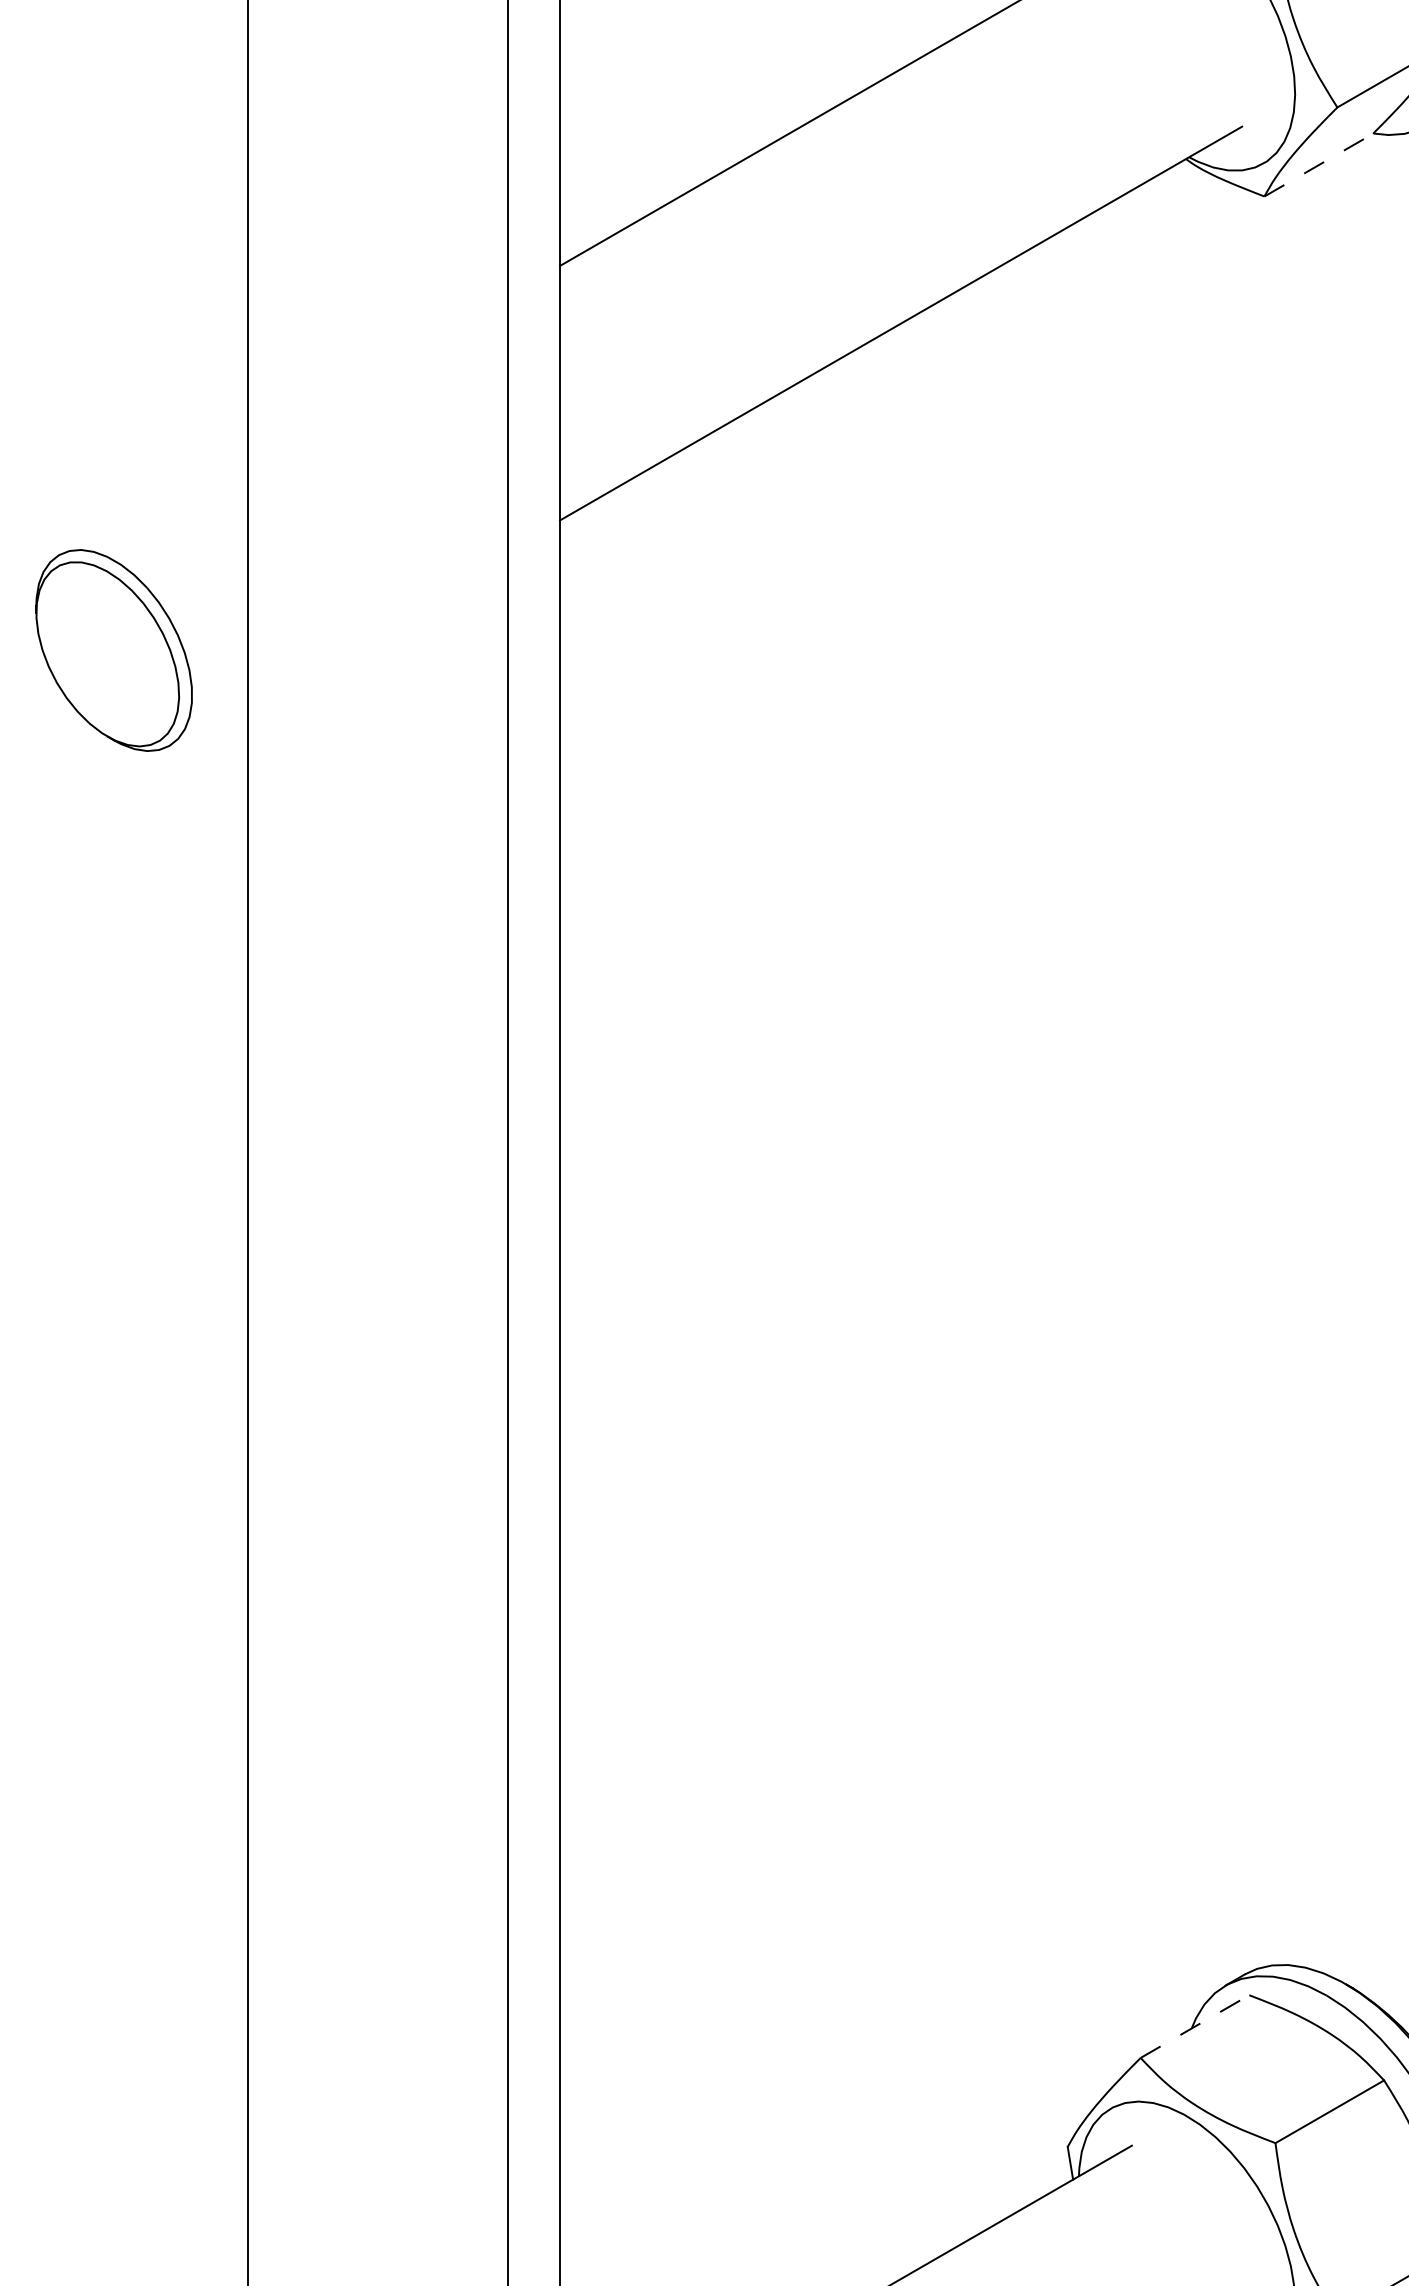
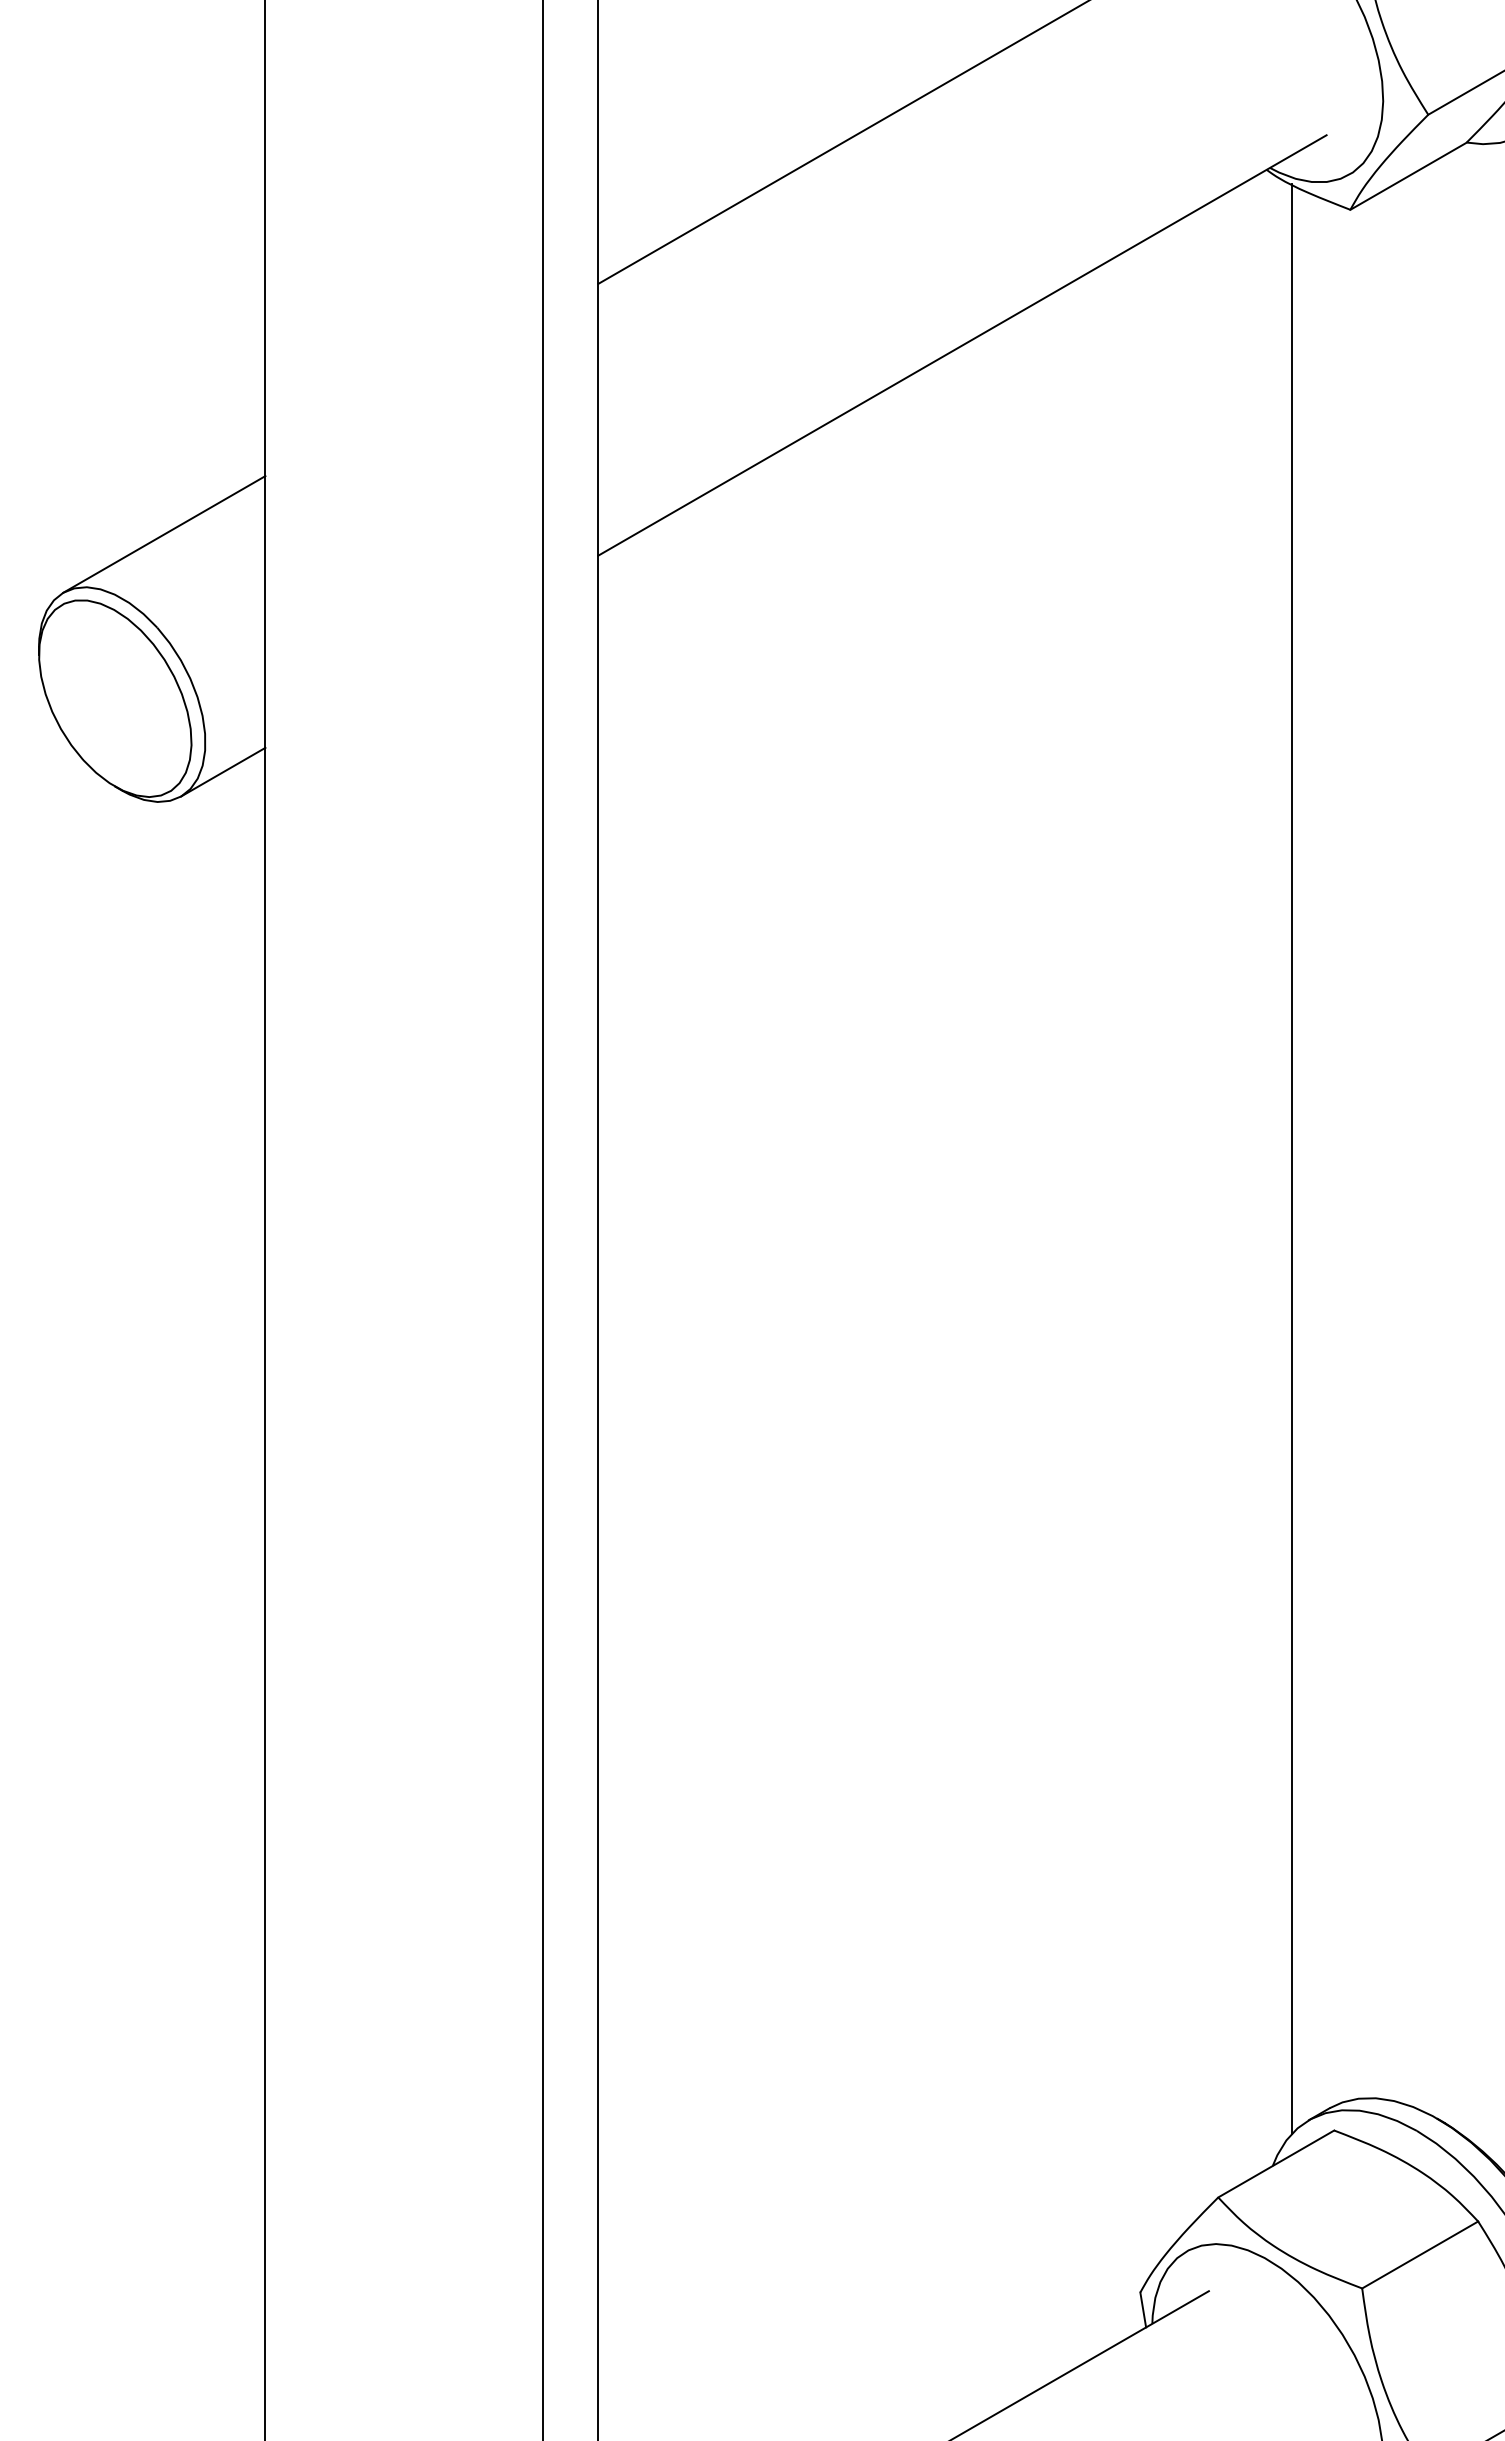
line: (1318, 165) -> (1408, 176), dashed -> solid
line: (153, 500) -> (164, 534), added
line: (209, 722) -> (223, 771), added
line: (1210, 1084) -> (1292, 1158), added
line: (1195, 2027) -> (1276, 2164), dashed -> solid

